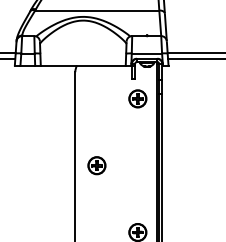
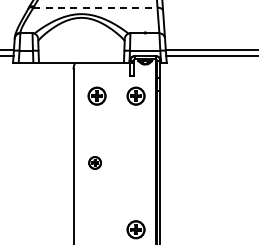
line: (97, 10) -> (95, 7), solid -> dashed
part: (98, 98) -> (96, 95), added
part: (96, 165) -> (94, 162), size x0.7

